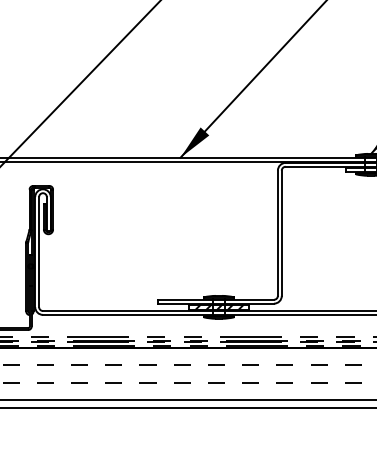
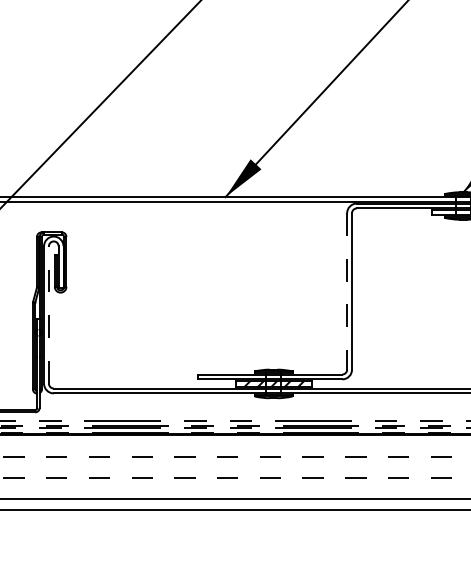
line: (277, 233) -> (346, 291), solid -> dashed
line: (39, 251) -> (49, 314), solid -> dashed

